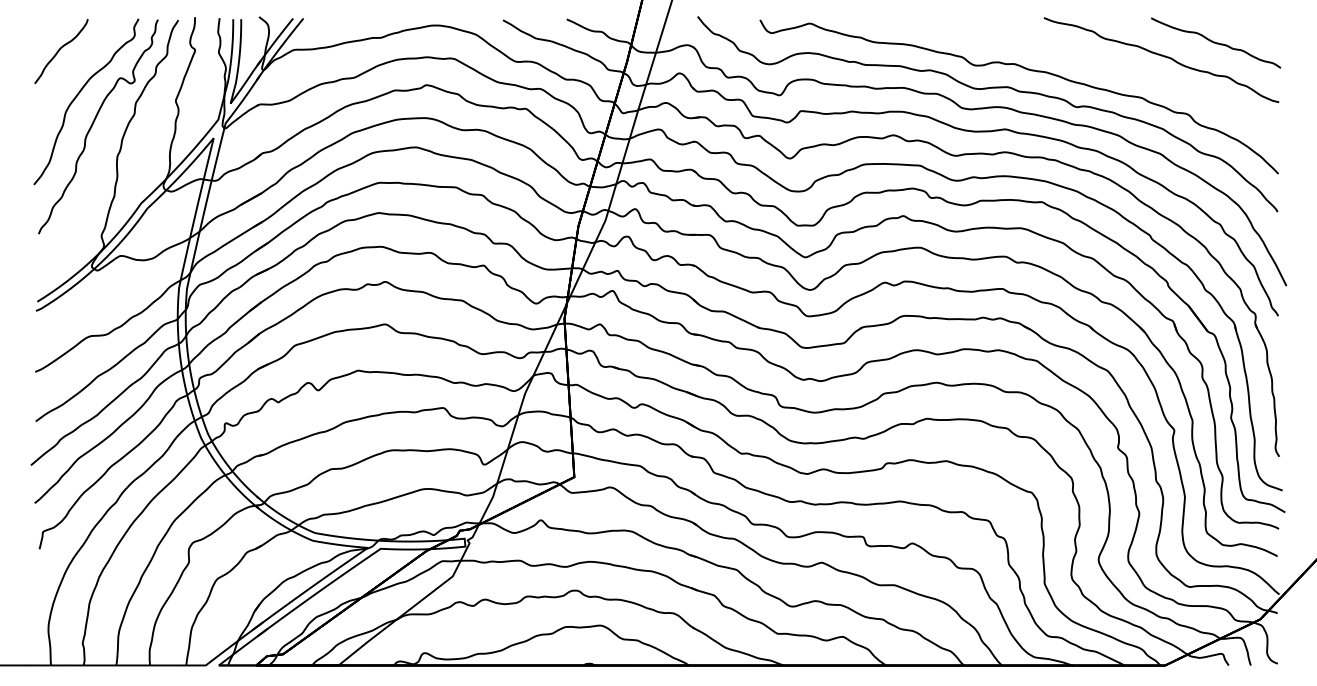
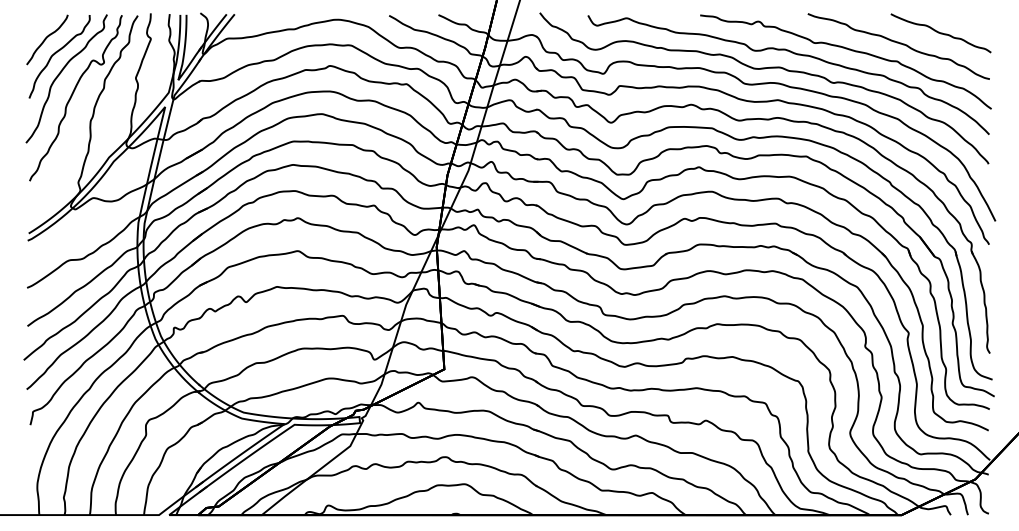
curve: (1096, 64) -> (848, 49), added
curve: (73, 68) -> (56, 53), added

